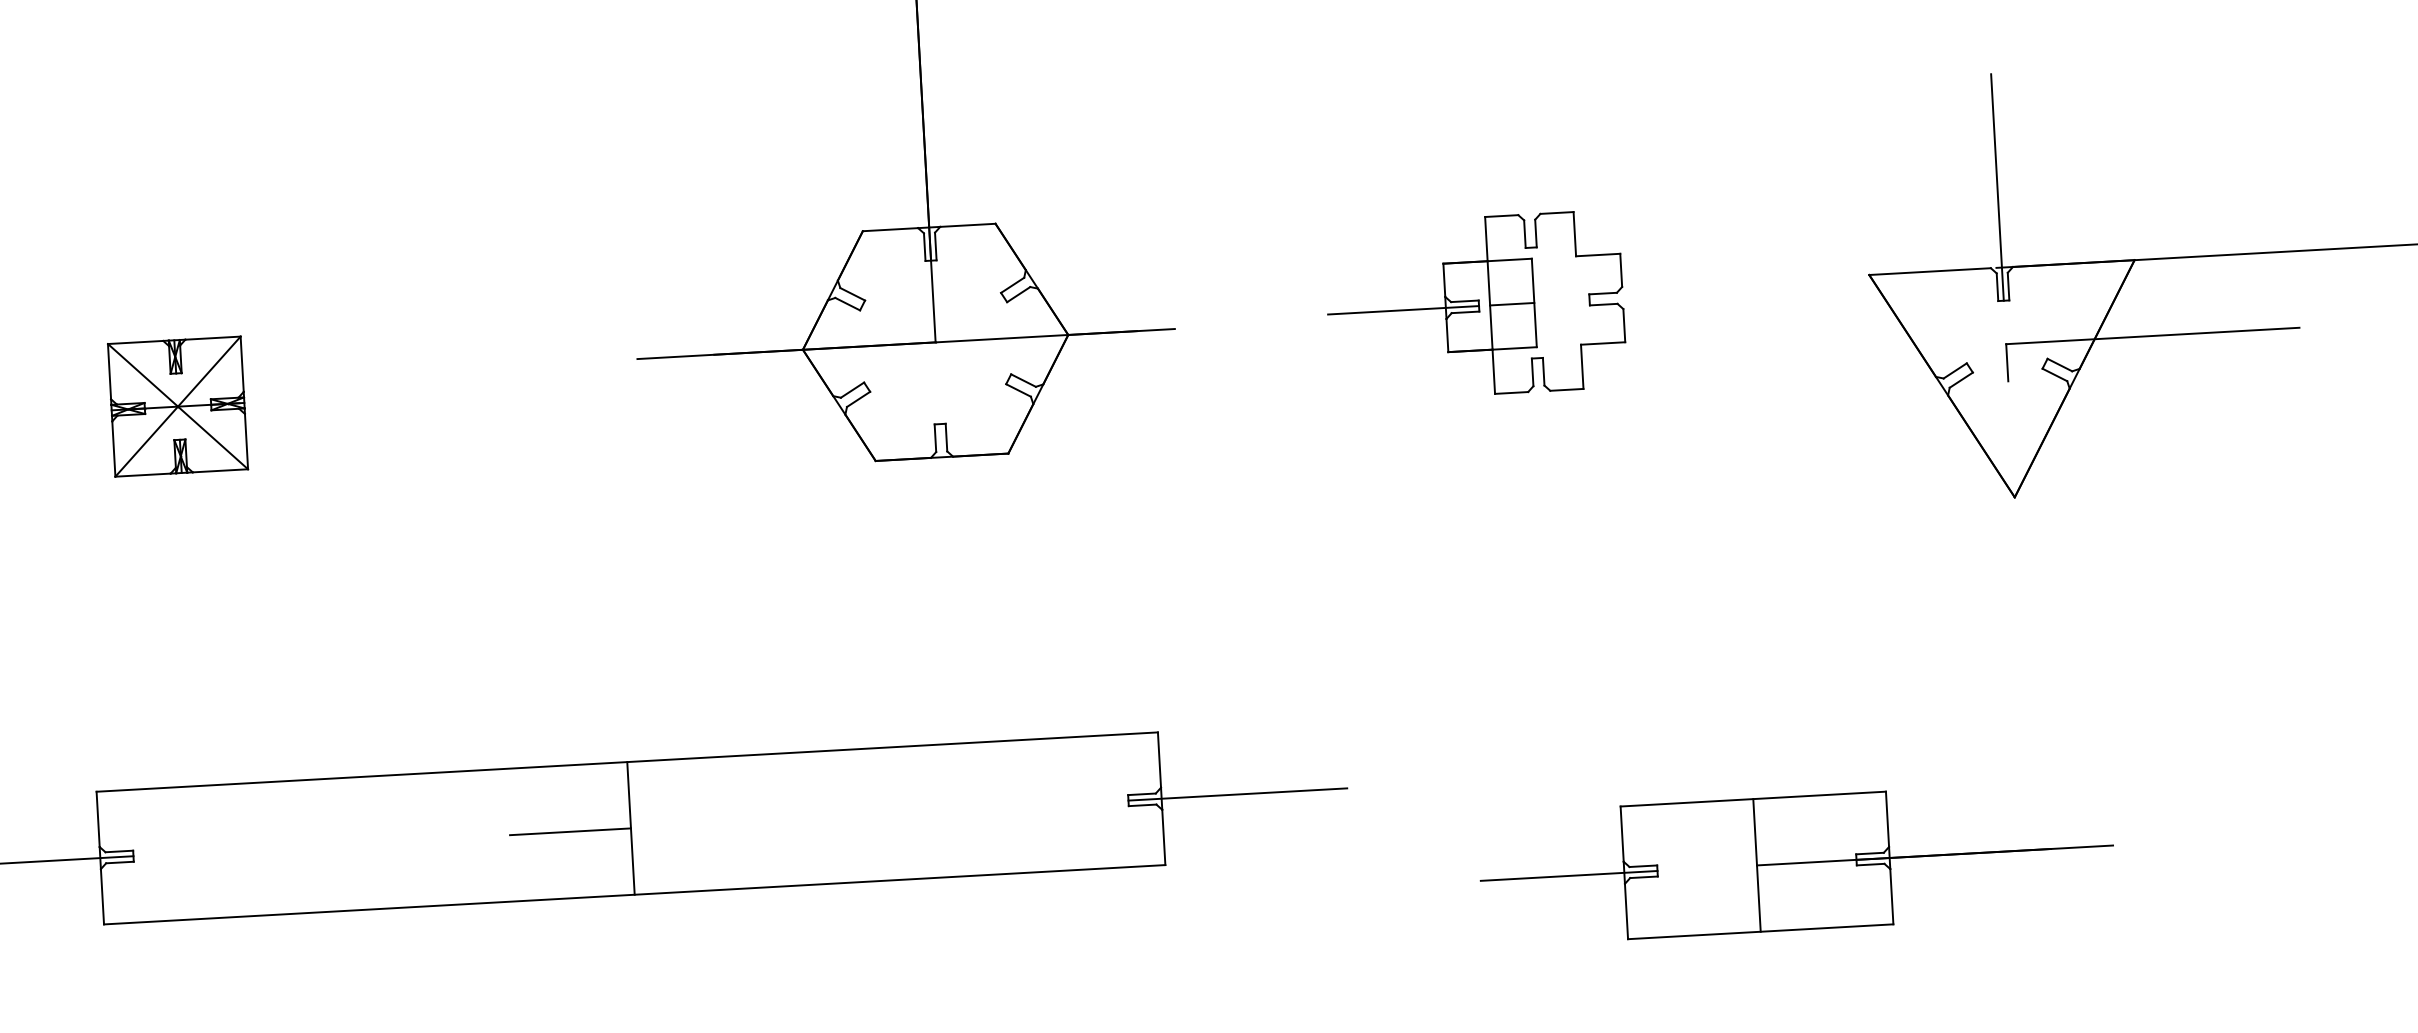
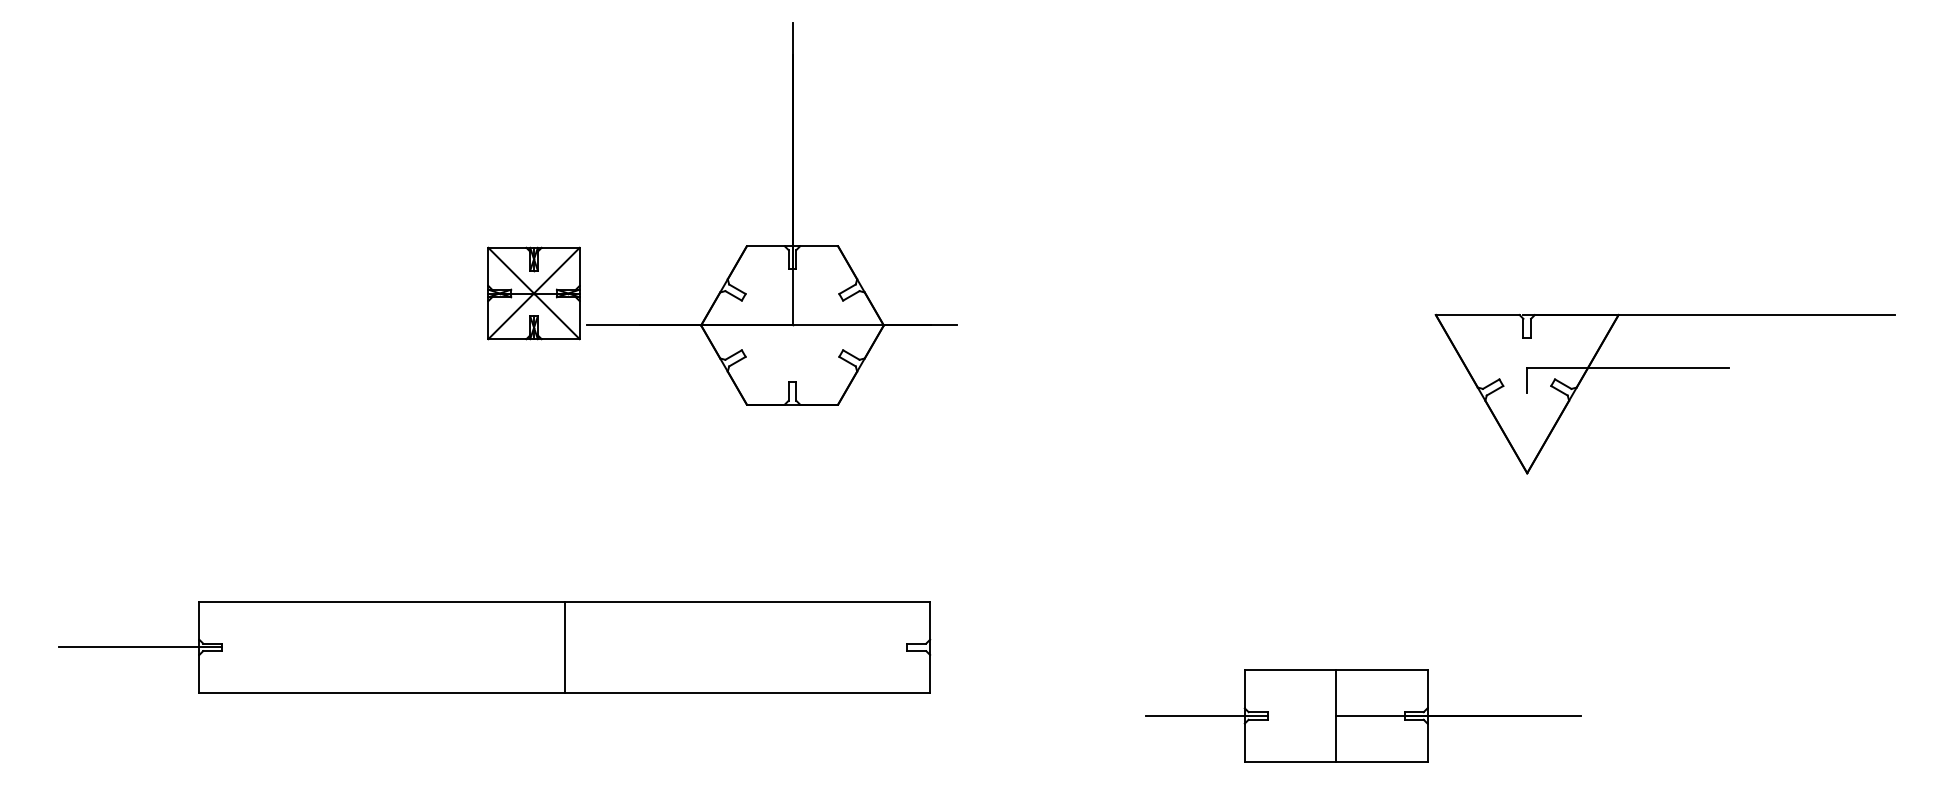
line: (1997, 186) -> (1527, 259), removed
part: (1475, 306) -> (1164, 321), removed
part: (177, 406) -> (533, 293), moved
line: (1237, 794) -> (982, 647), removed
line: (569, 832) -> (522, 647), removed

